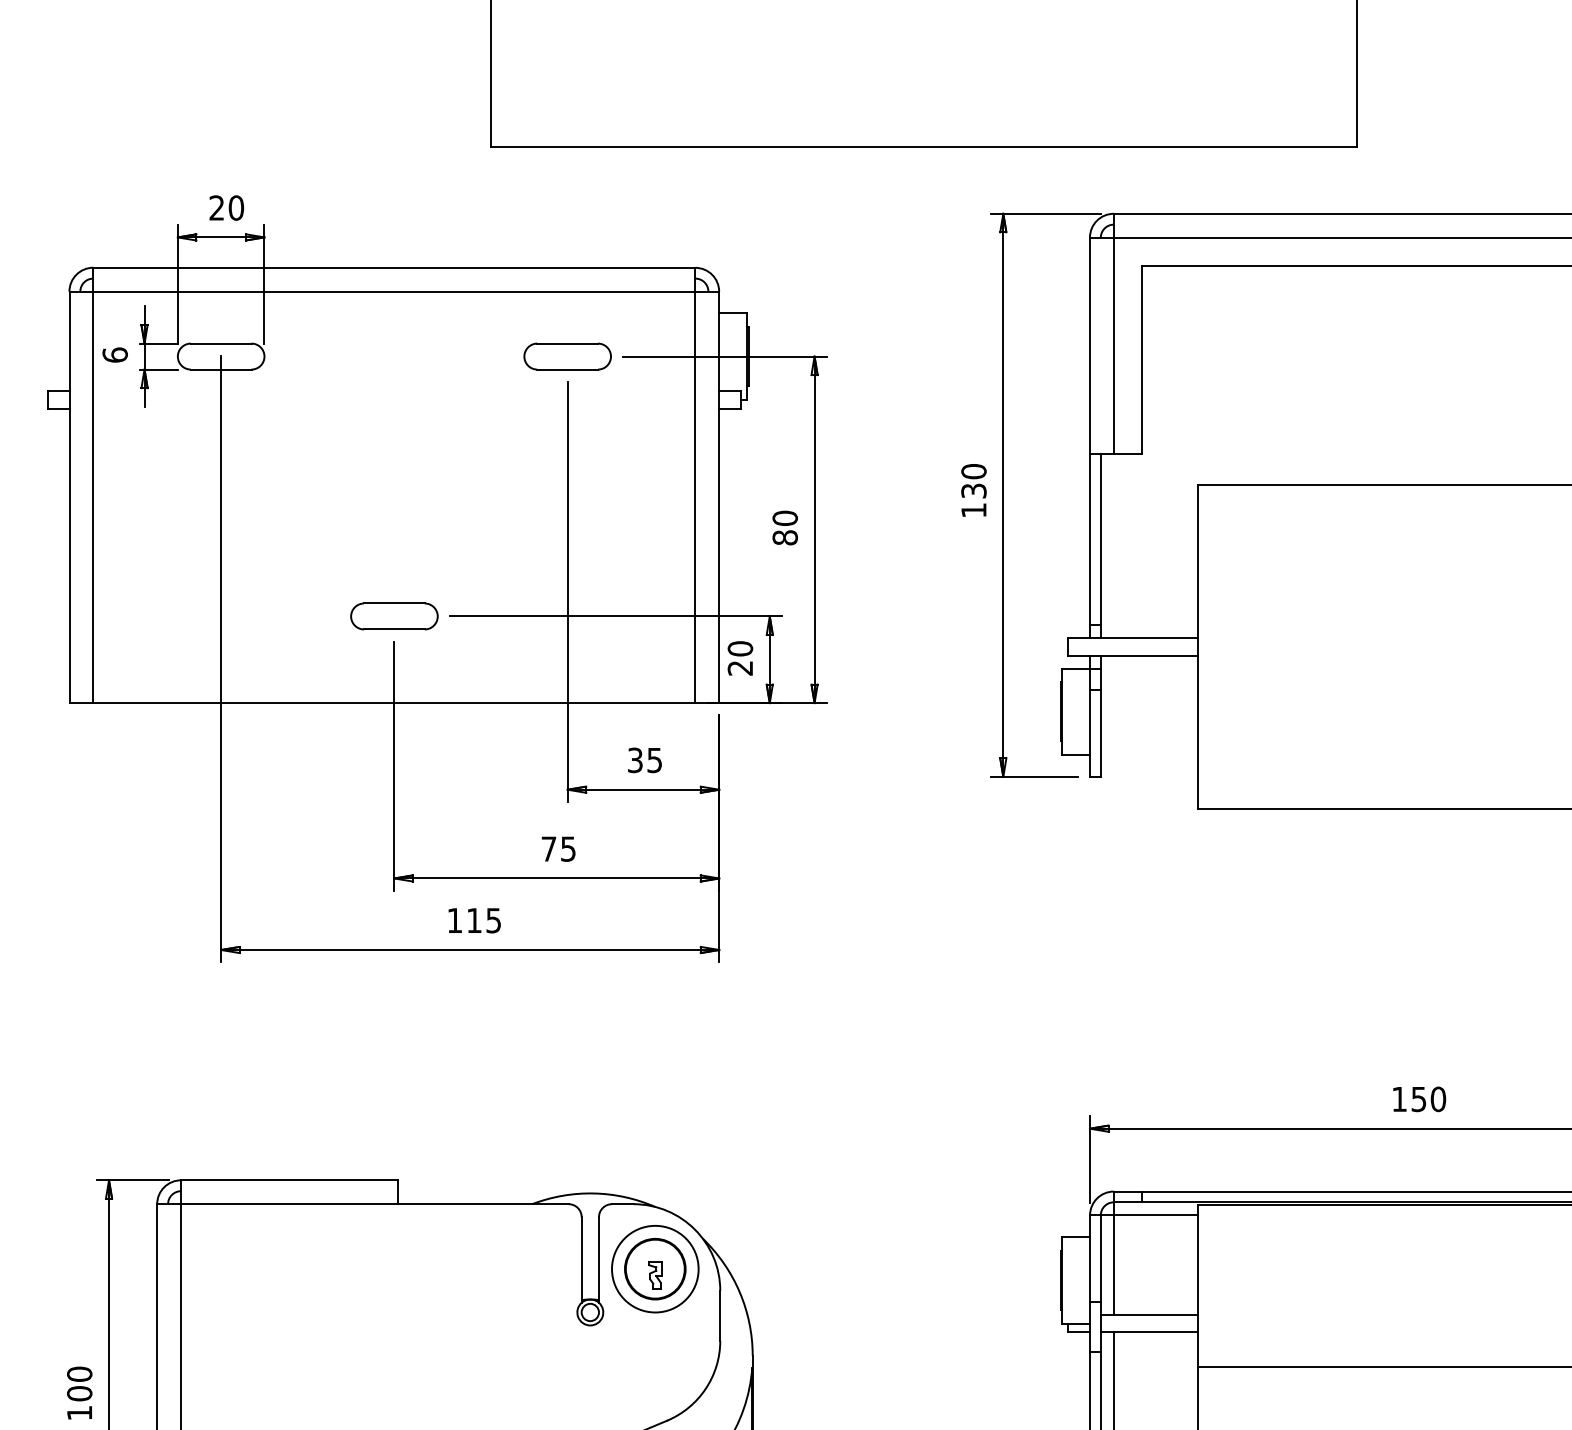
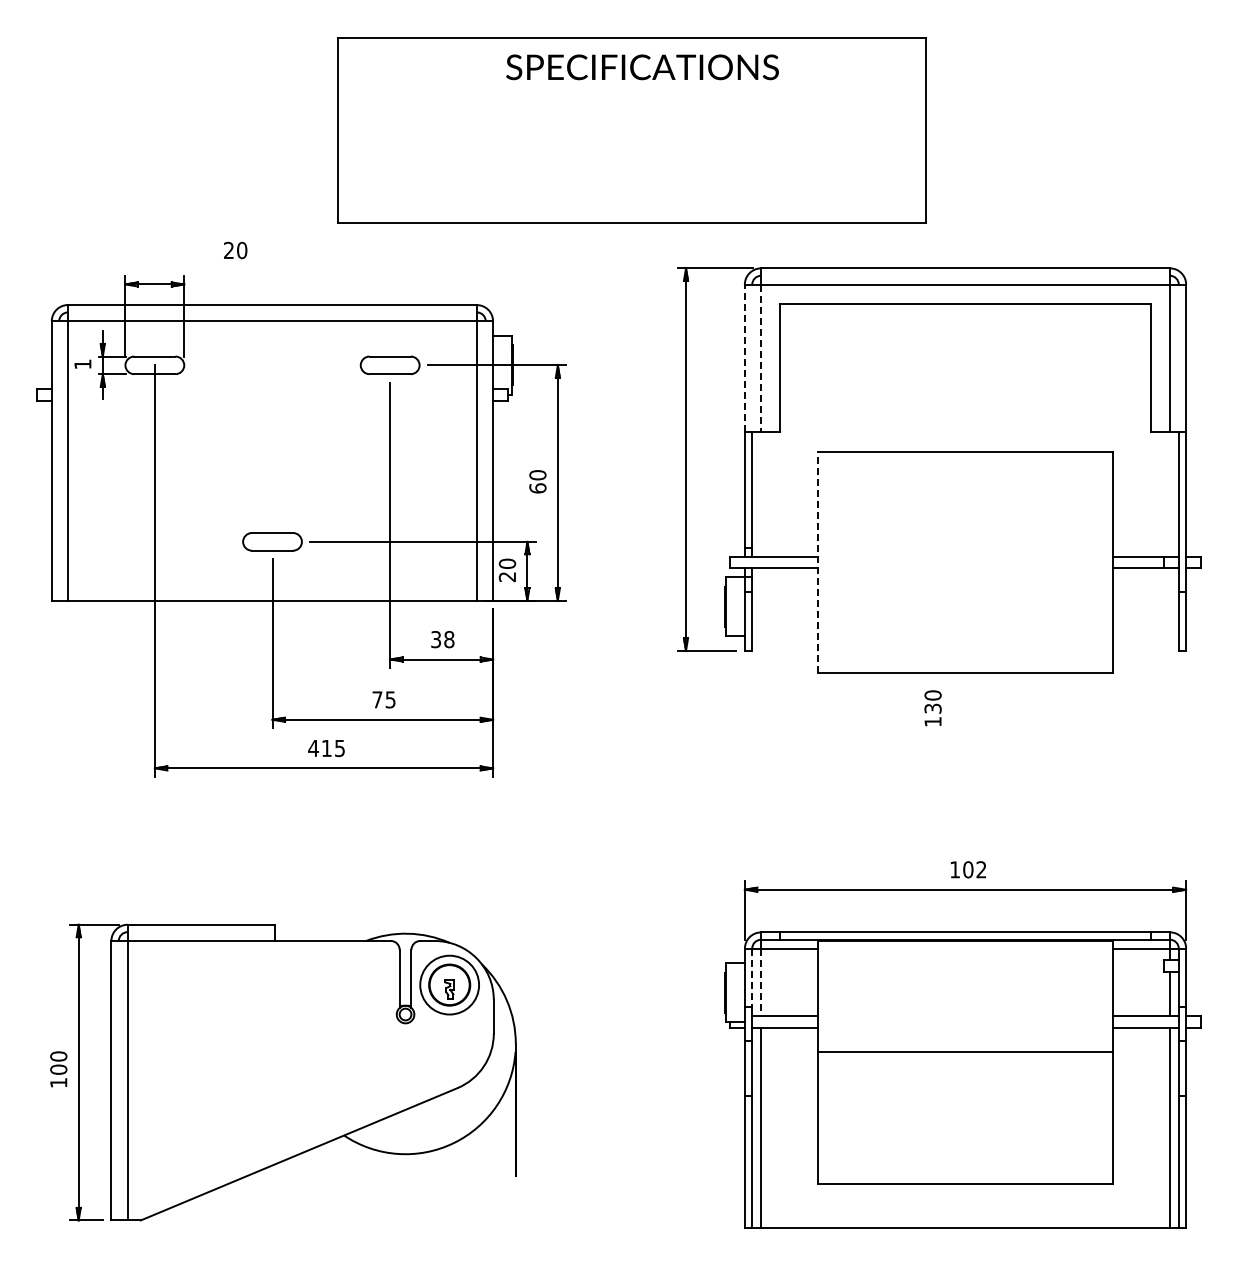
text: (226, 208) -> (235, 250), moved
line: (1089, 346) -> (744, 358), solid -> dashed
line: (1114, 346) -> (761, 358), solid -> dashed
text: (114, 355) -> (82, 364), 6 -> 1
text: (973, 490) -> (932, 708), moved
text: (784, 537) -> (537, 488), 80 -> 60
line: (1198, 646) -> (818, 562), solid -> dashed
text: (655, 760) -> (449, 639), 35 -> 38
text: (454, 920) -> (313, 748), 115 -> 415
text: (1428, 1098) -> (974, 869), 150 -> 102
line: (1101, 1259) -> (752, 978), solid -> dashed
line: (1114, 1265) -> (761, 982), solid -> dashed

